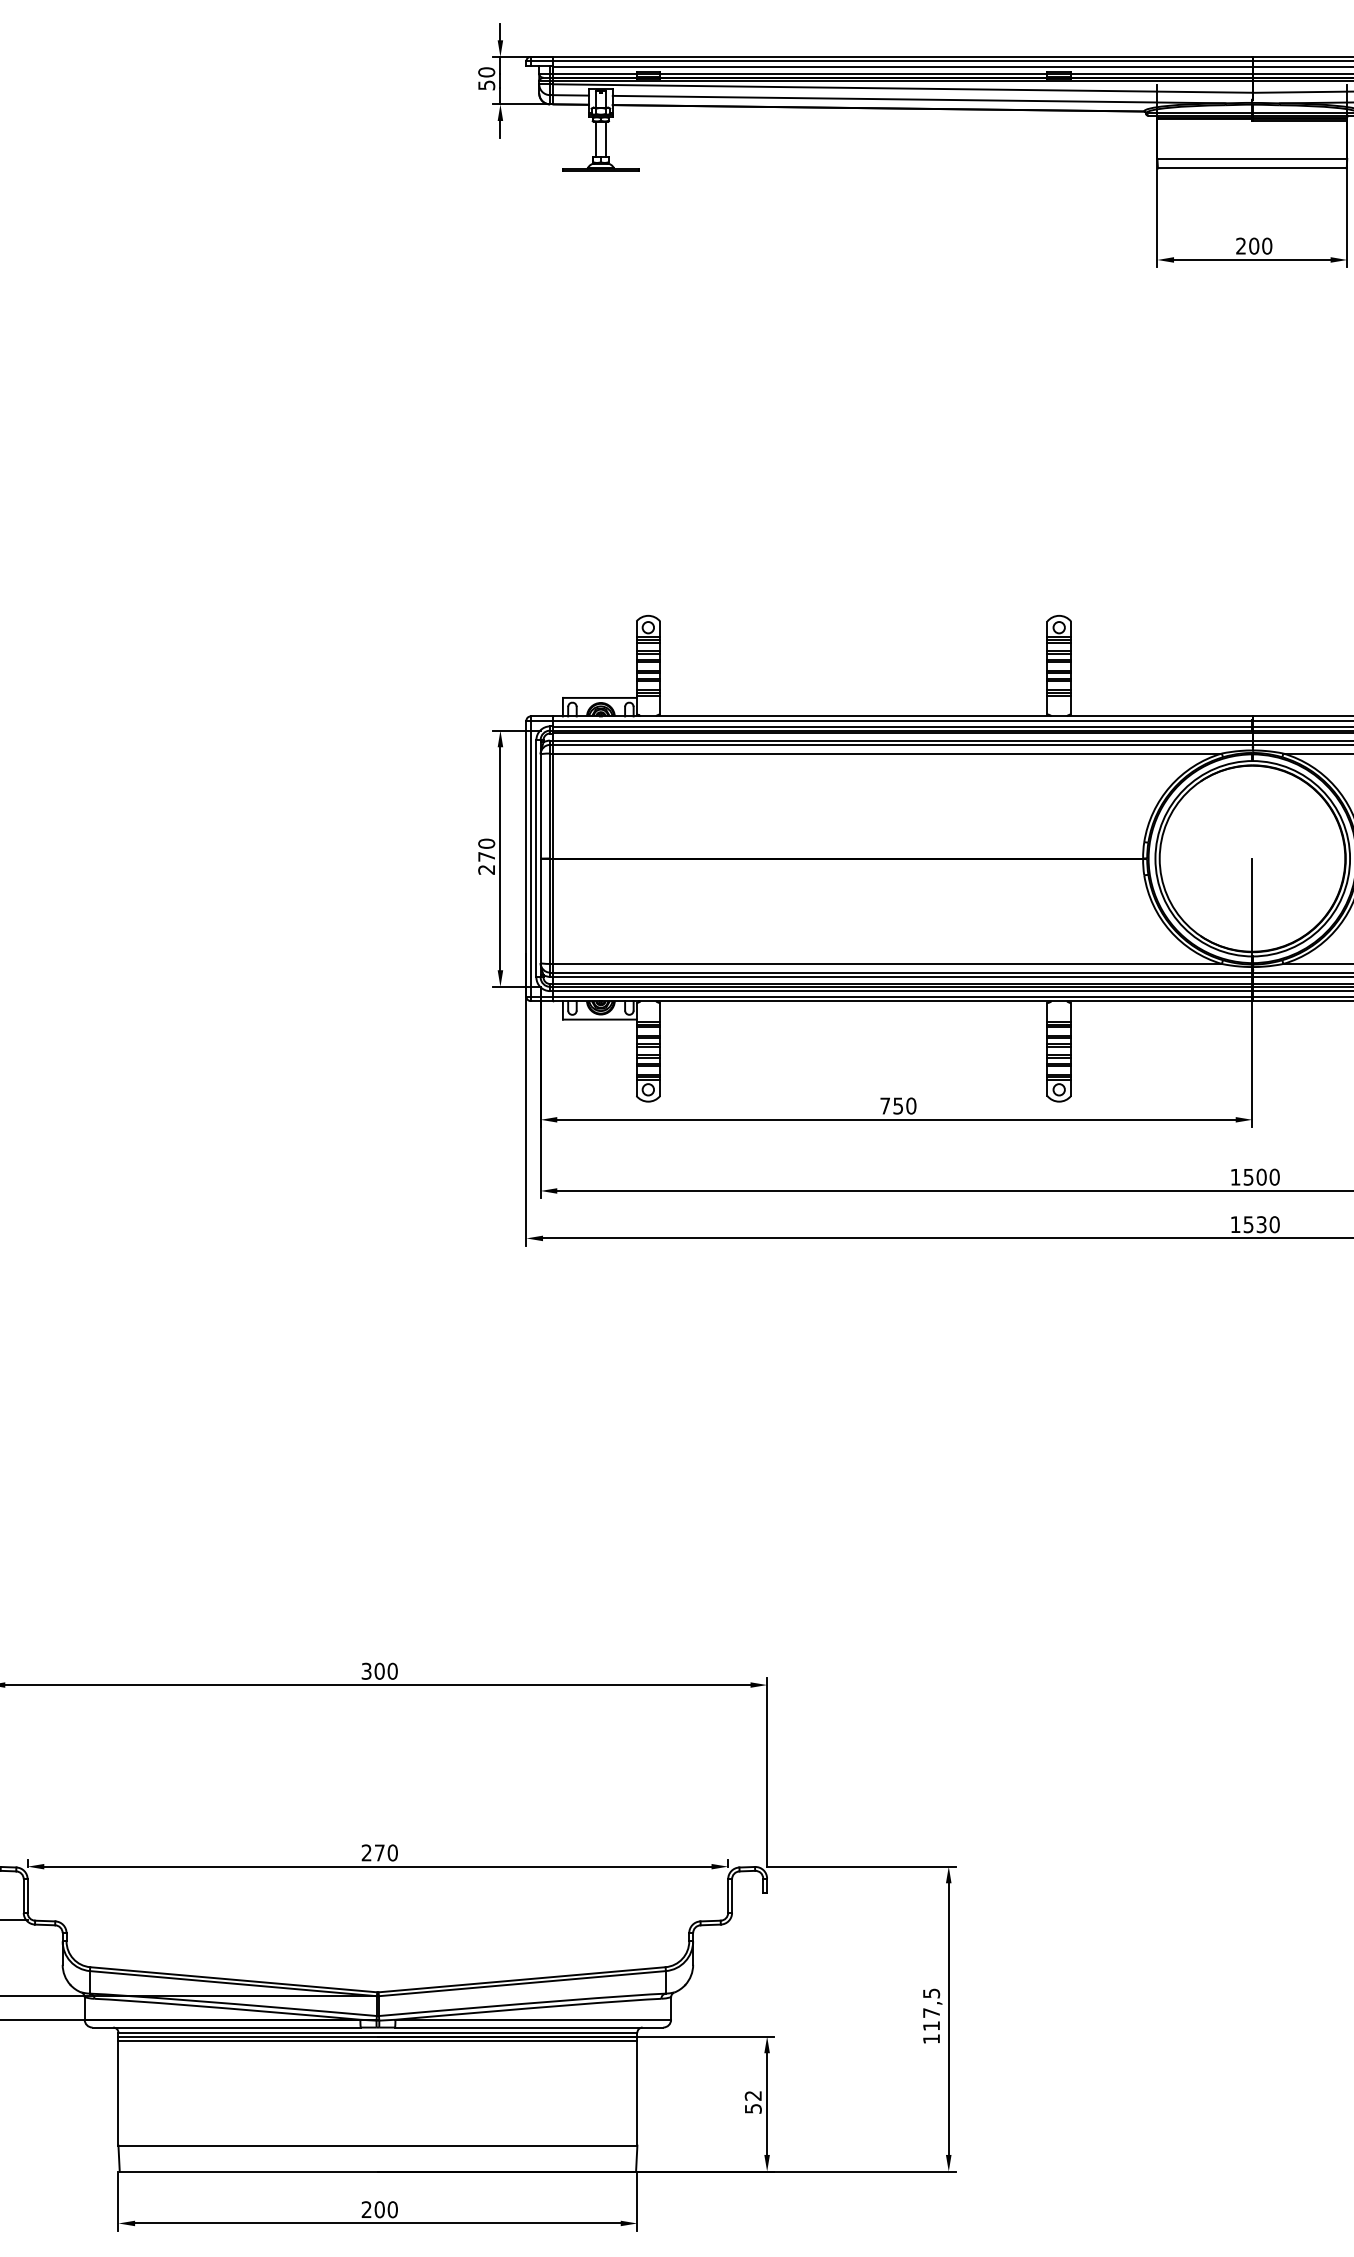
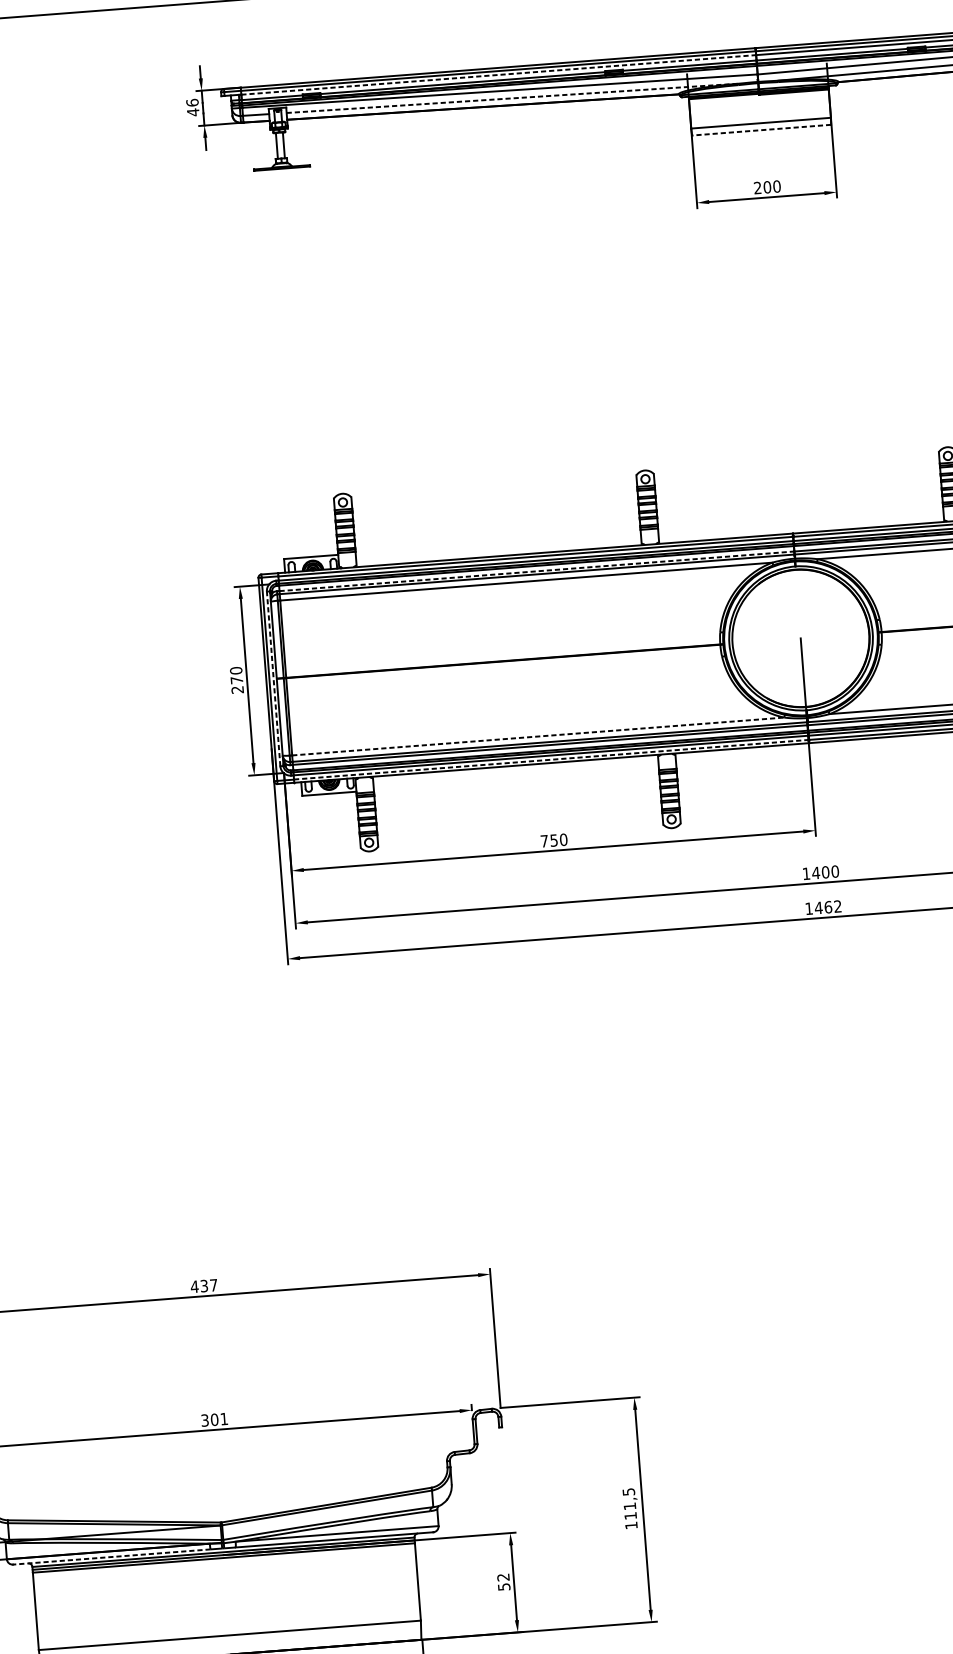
line: (903, 66) -> (499, 74), solid -> dashed
text: (486, 78) -> (192, 107), 50 -> 46
line: (919, 99) -> (512, 98), solid -> dashed
line: (1251, 168) -> (761, 130), solid -> dashed
line: (903, 740) -> (537, 571), solid -> dashed
line: (536, 858) -> (273, 678), solid -> dashed
line: (888, 963) -> (538, 736), solid -> dashed
line: (903, 996) -> (551, 759), solid -> dashed
text: (1248, 1177) -> (815, 873), 1500 -> 1400
text: (1261, 1224) -> (828, 907), 1530 -> 1462
text: (379, 1670) -> (204, 1285), 300 -> 437
text: (379, 1852) -> (214, 1419), 270 -> 301
text: (931, 2012) -> (629, 1505), 117,5 -> 111,5
line: (226, 2027) -> (111, 1556), solid -> dashed

